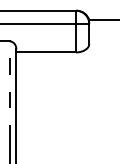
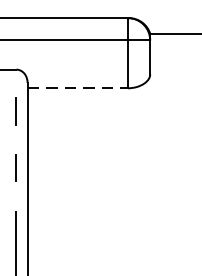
line: (46, 52) -> (78, 88), solid -> dashed

